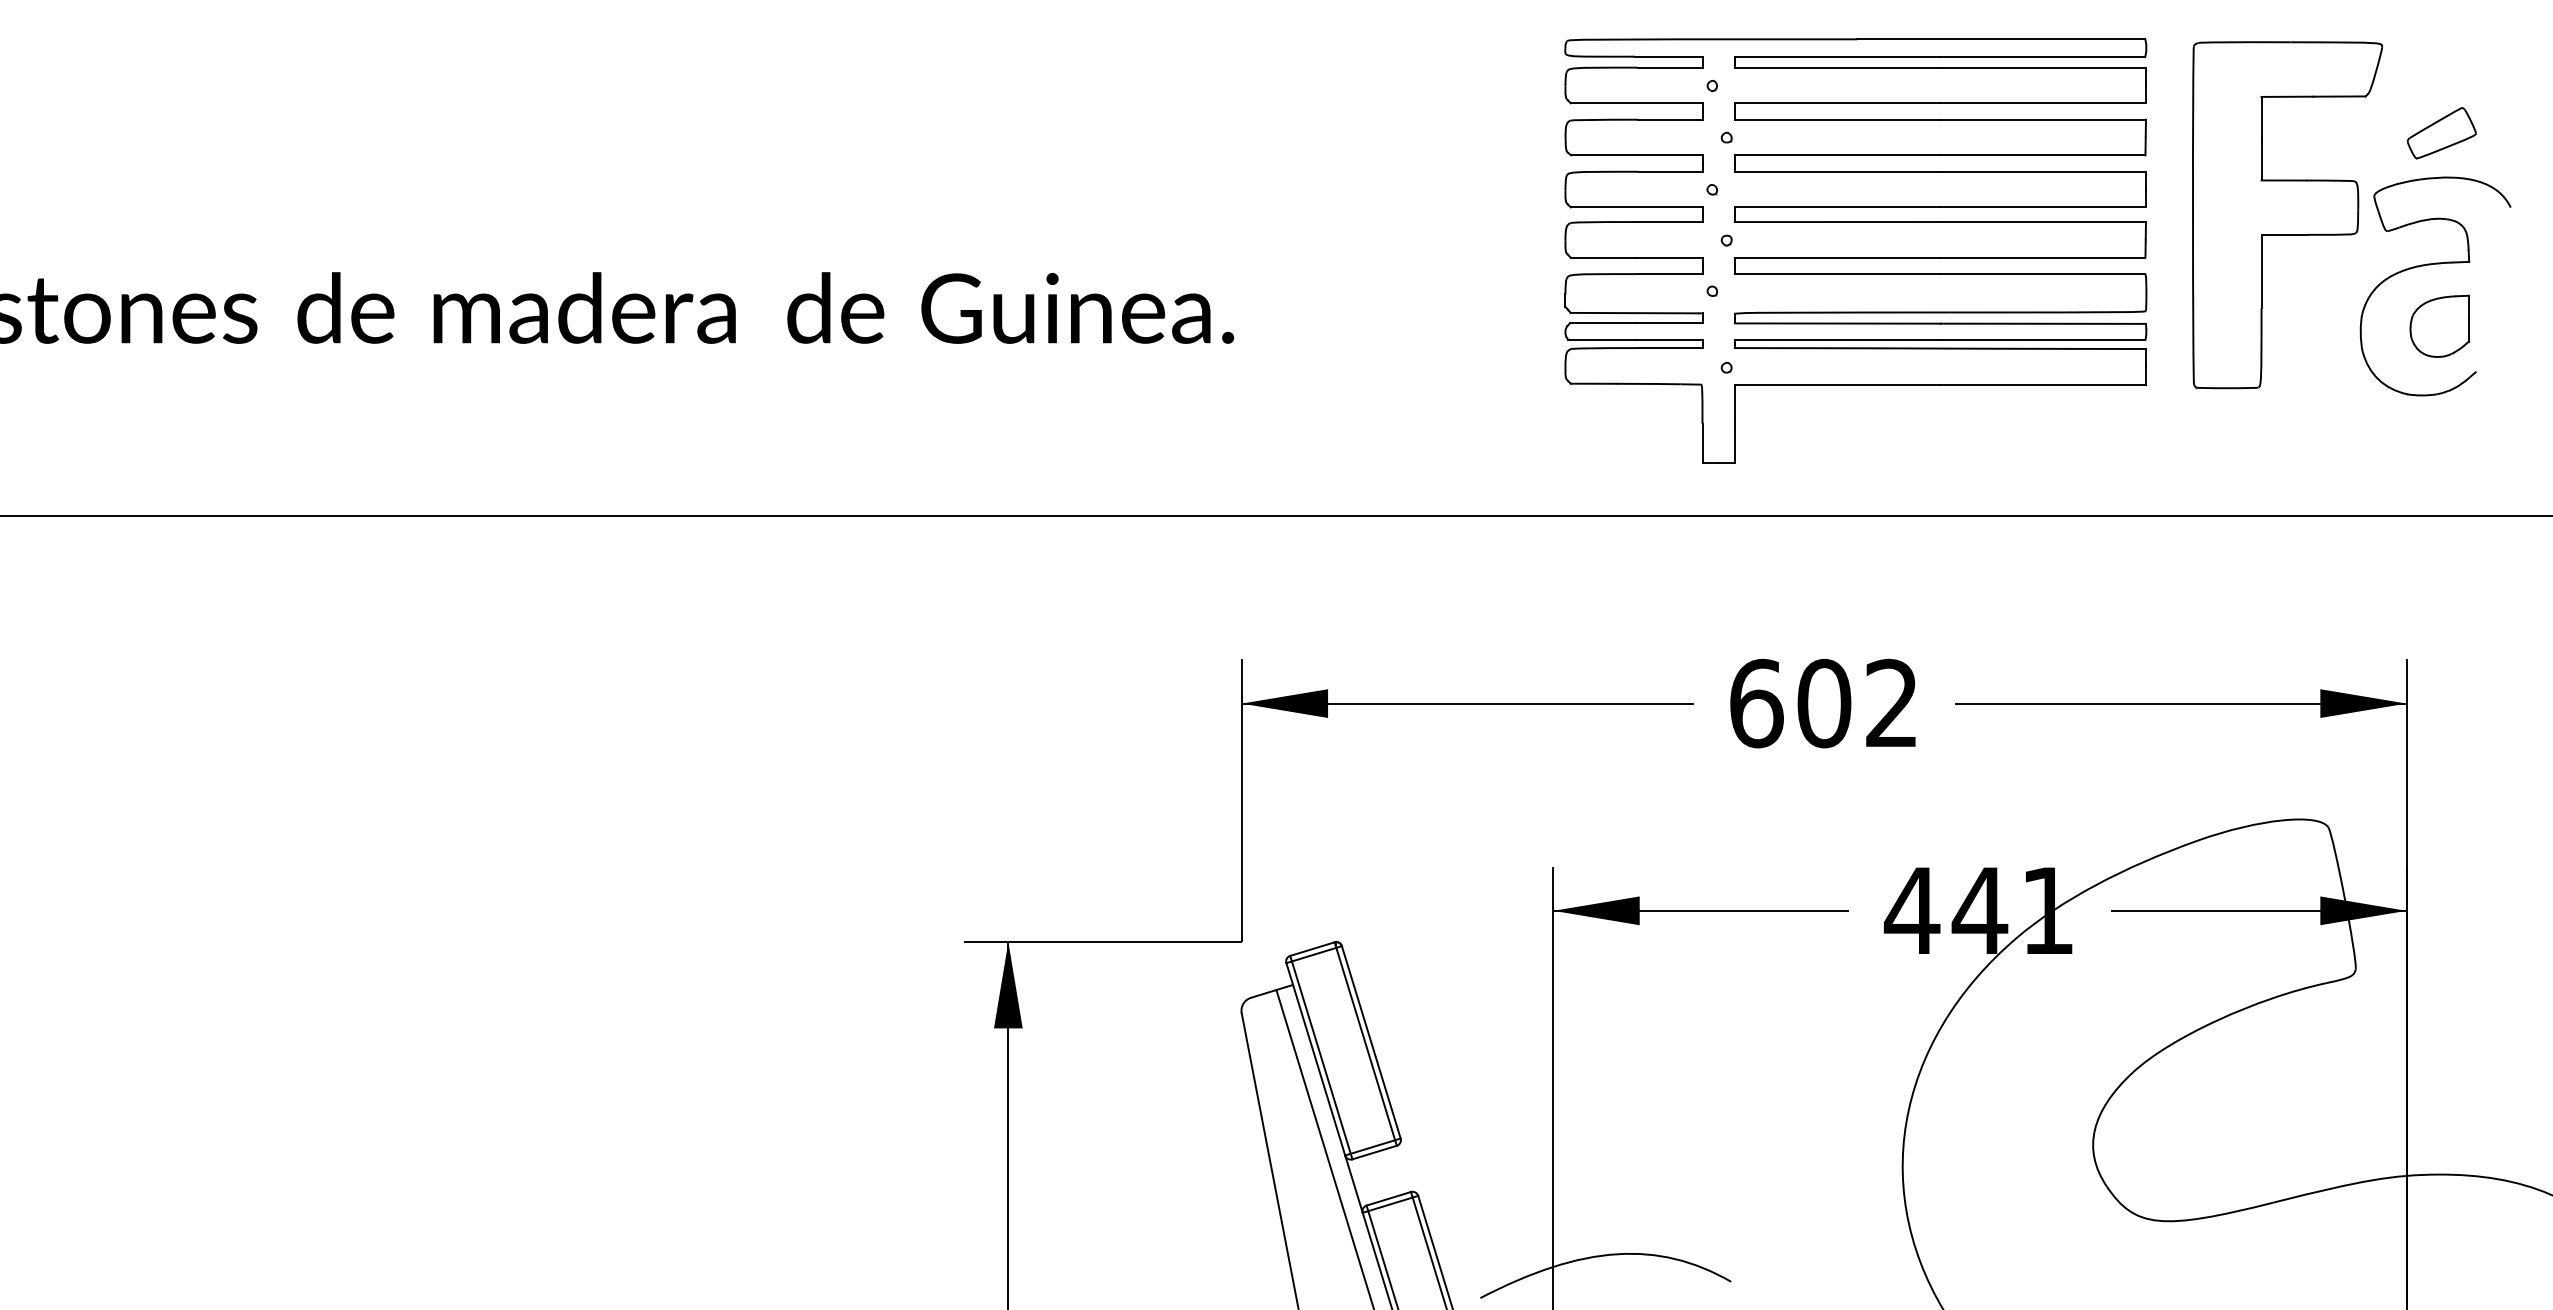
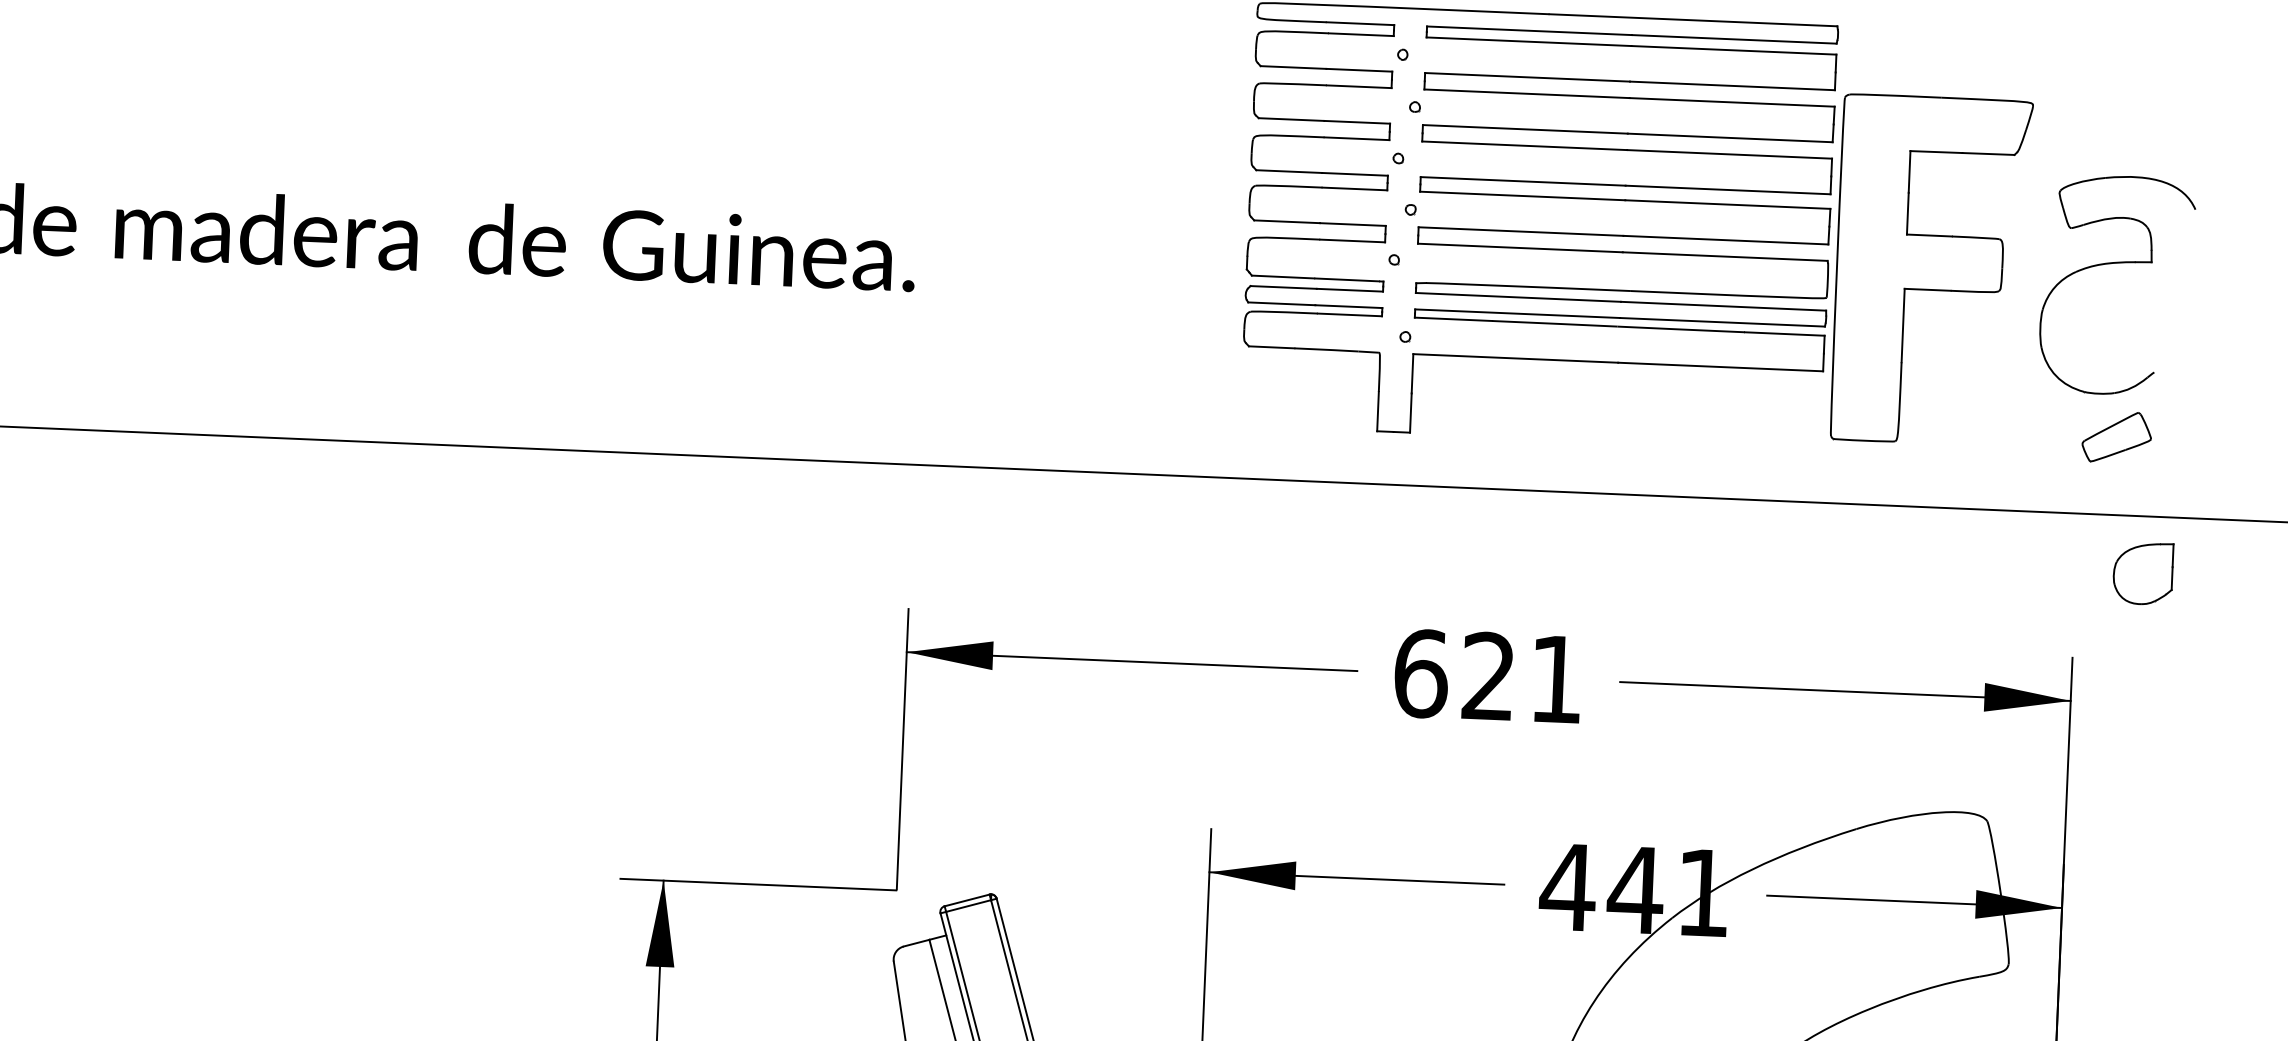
part: (2441, 133) -> (2116, 437), moved
part: (2287, 215) -> (1931, 270), moved
part: (2439, 325) -> (2142, 572), moved
text: (1856, 703) -> (1521, 677), 602 -> 621

